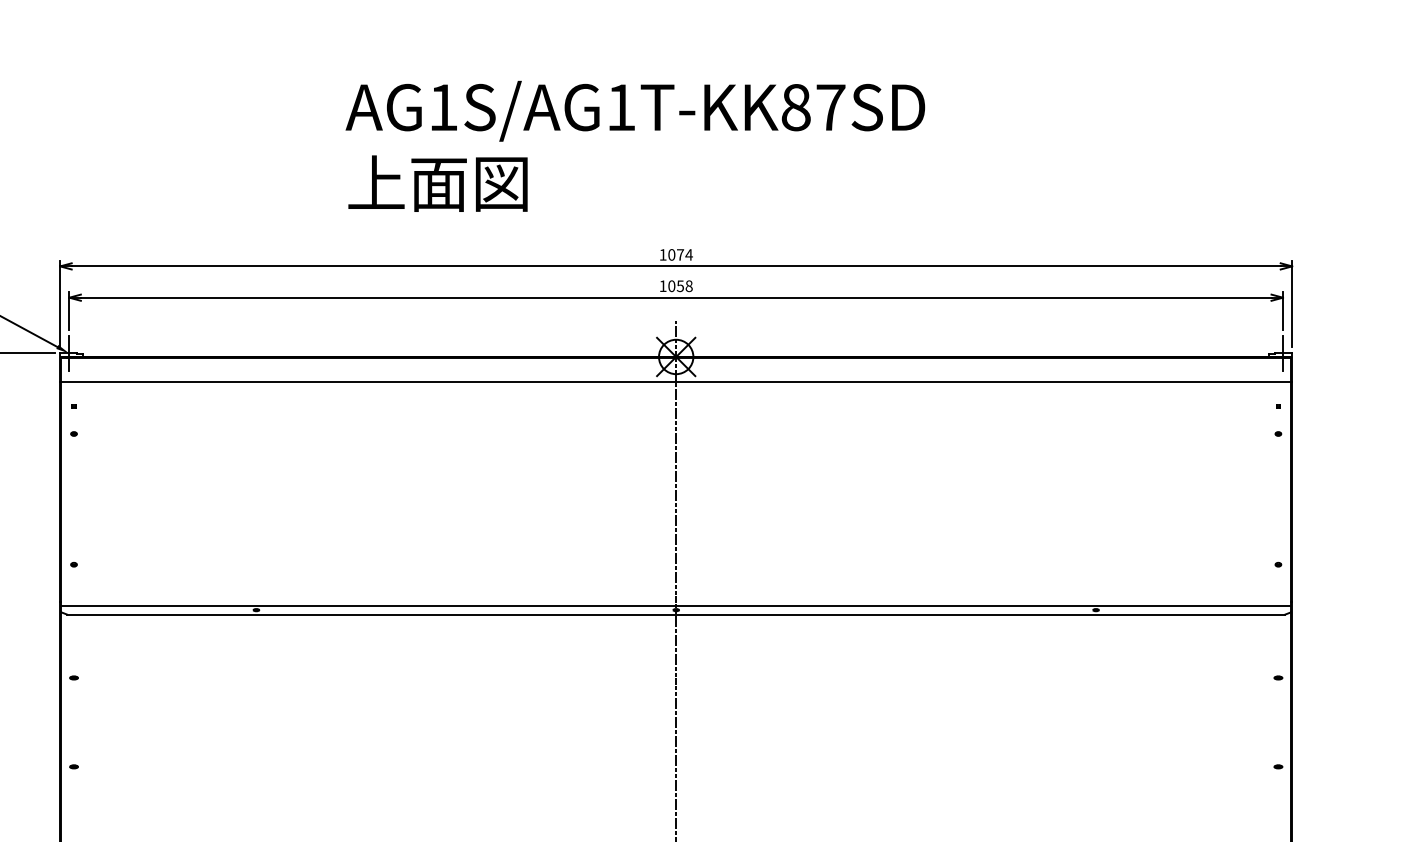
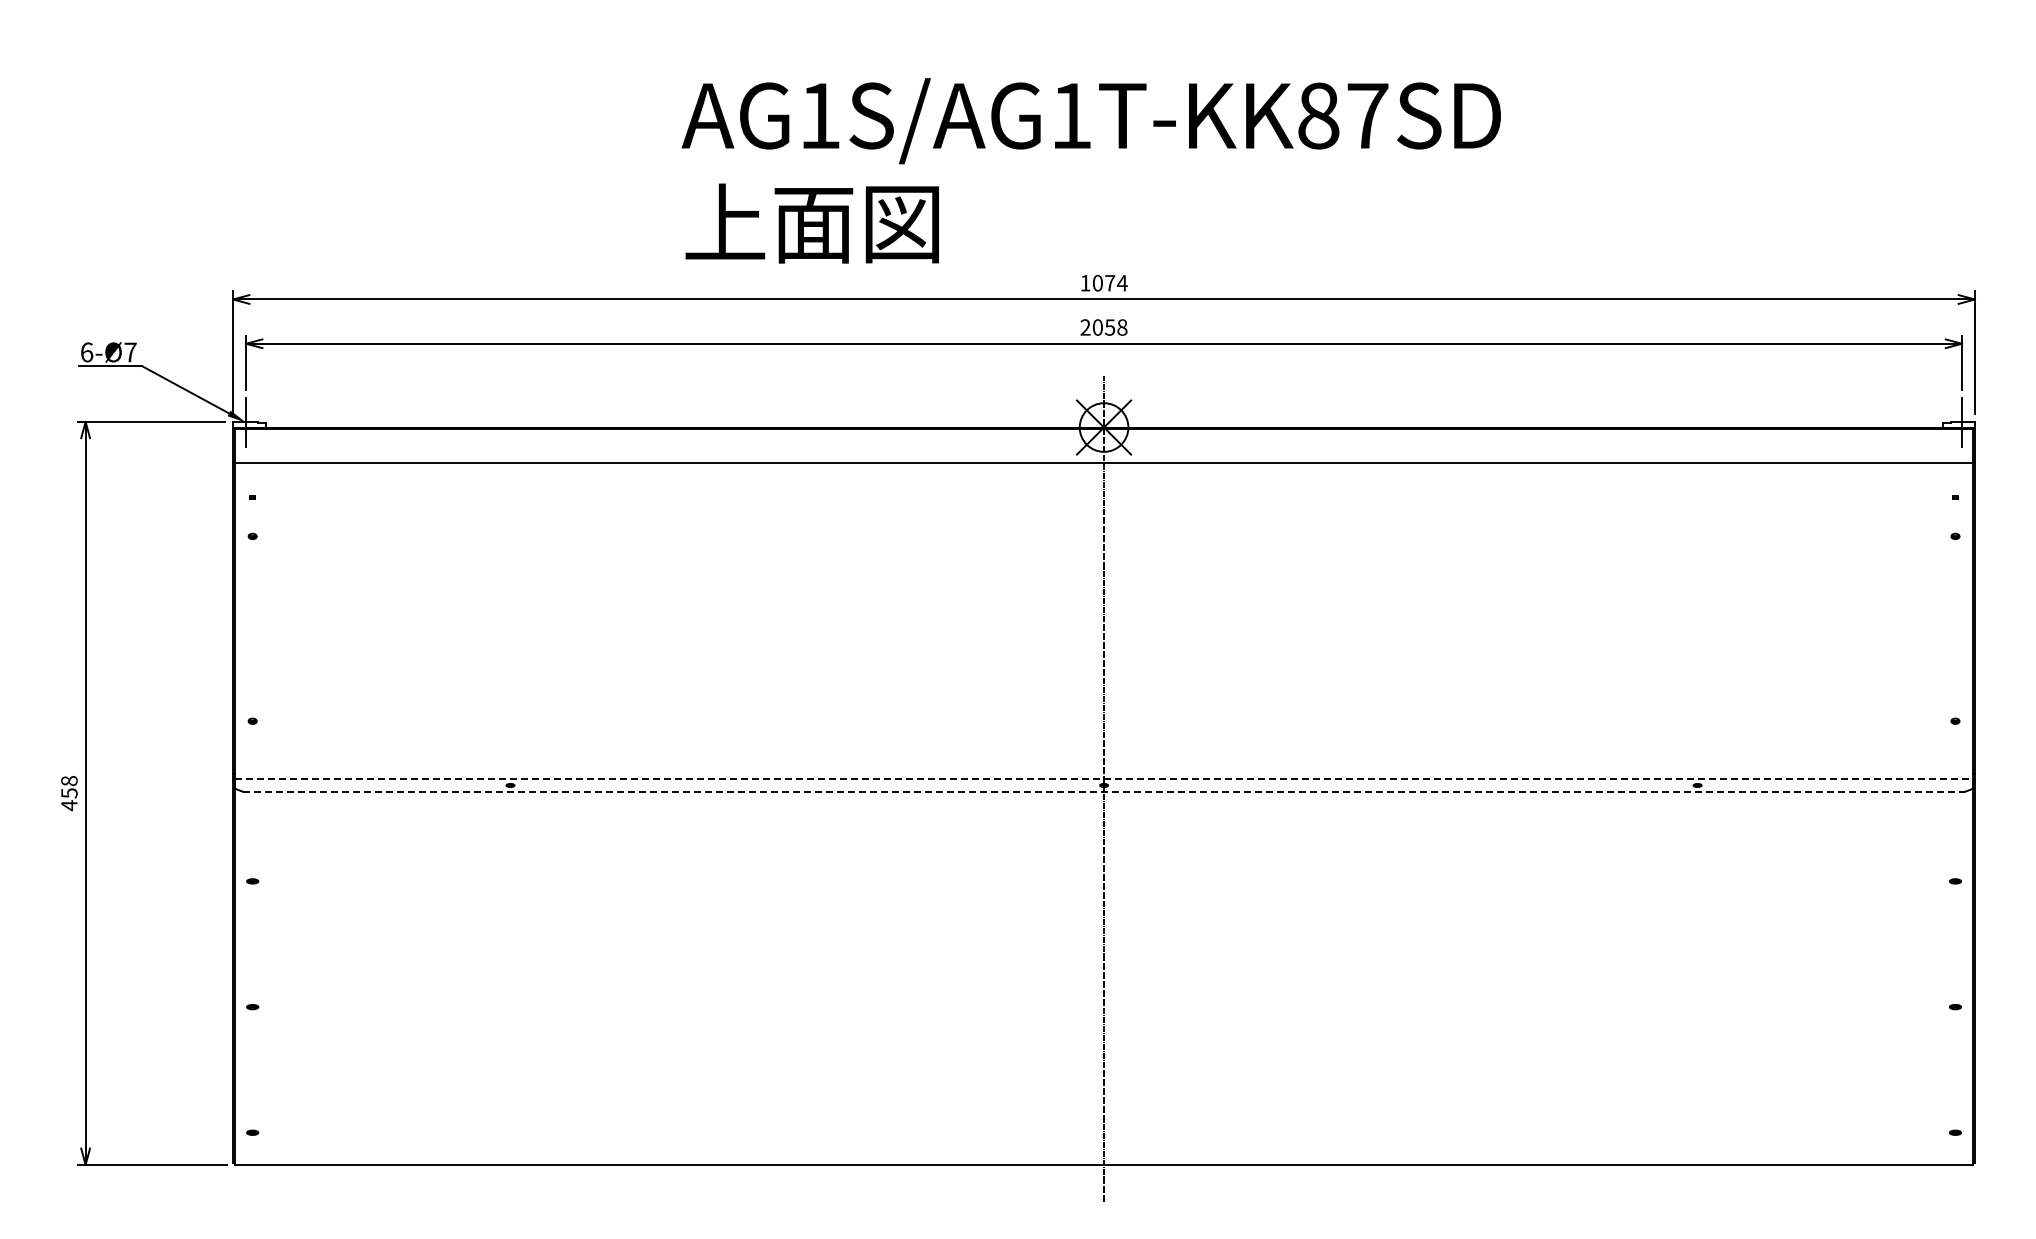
text: (634, 146) -> (1090, 170), moved
text: (663, 286) -> (1085, 327), 1058 -> 2058
line: (676, 605) -> (1104, 779), solid -> dashed
line: (676, 614) -> (1104, 791), solid -> dashed

